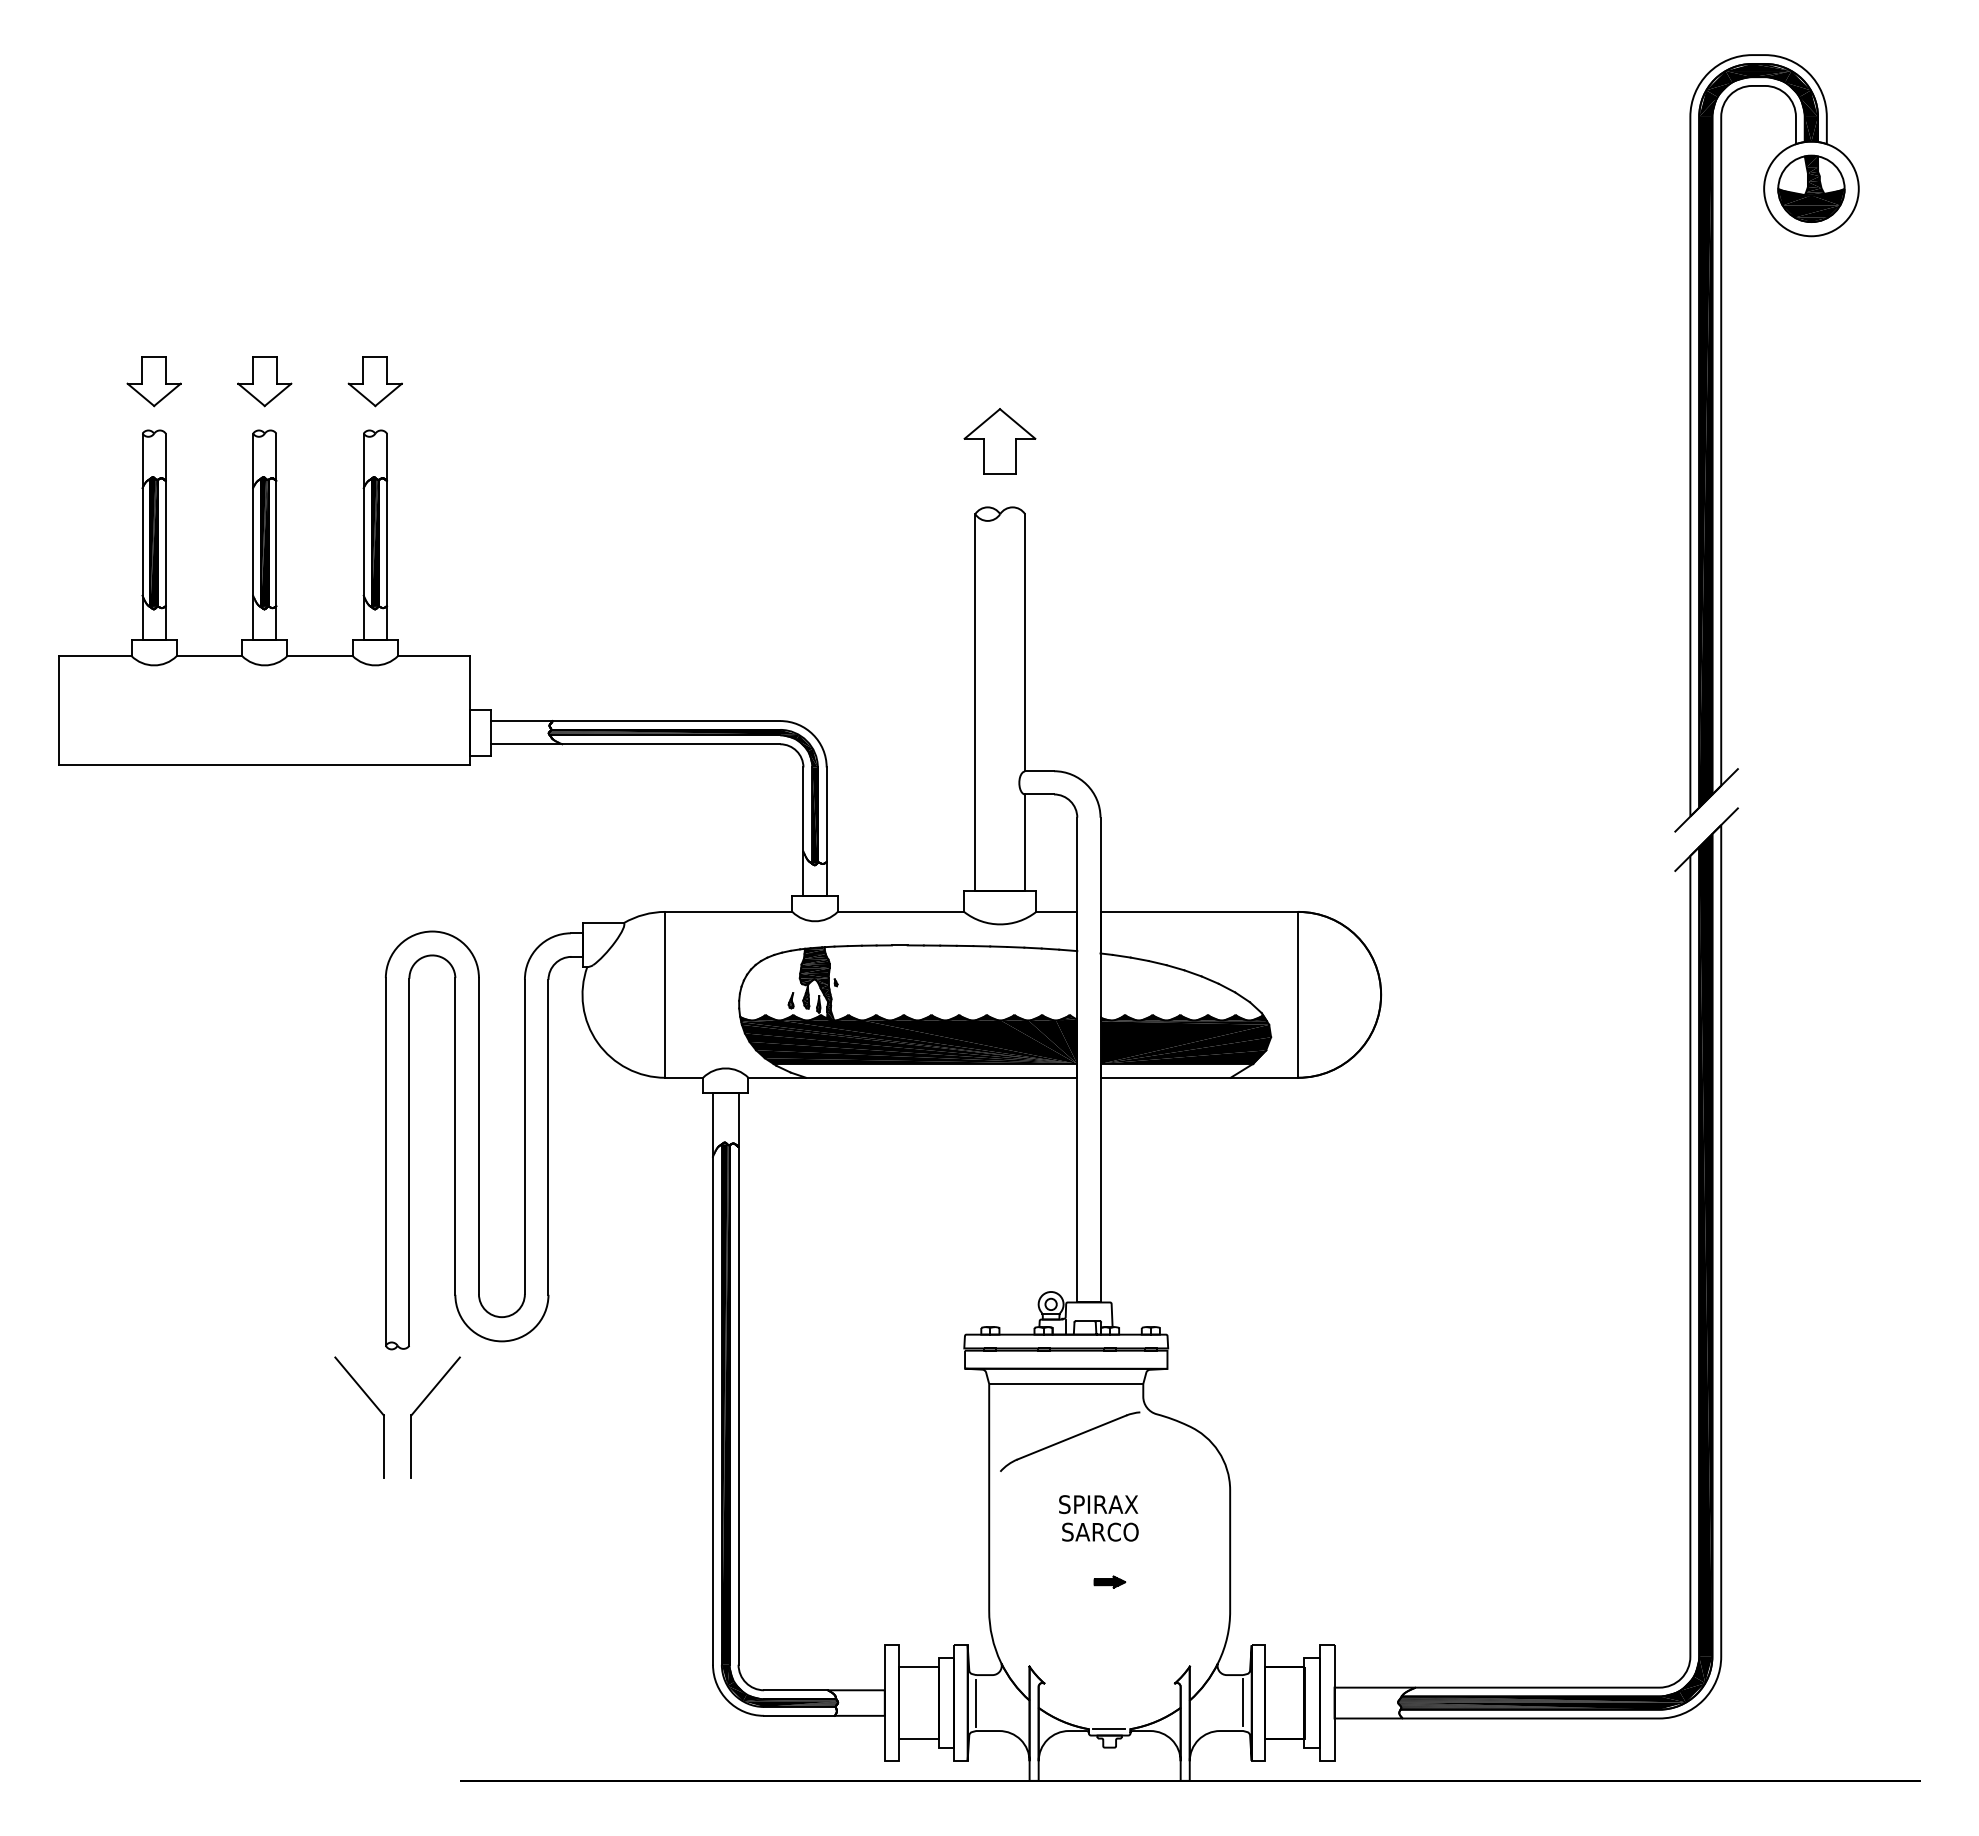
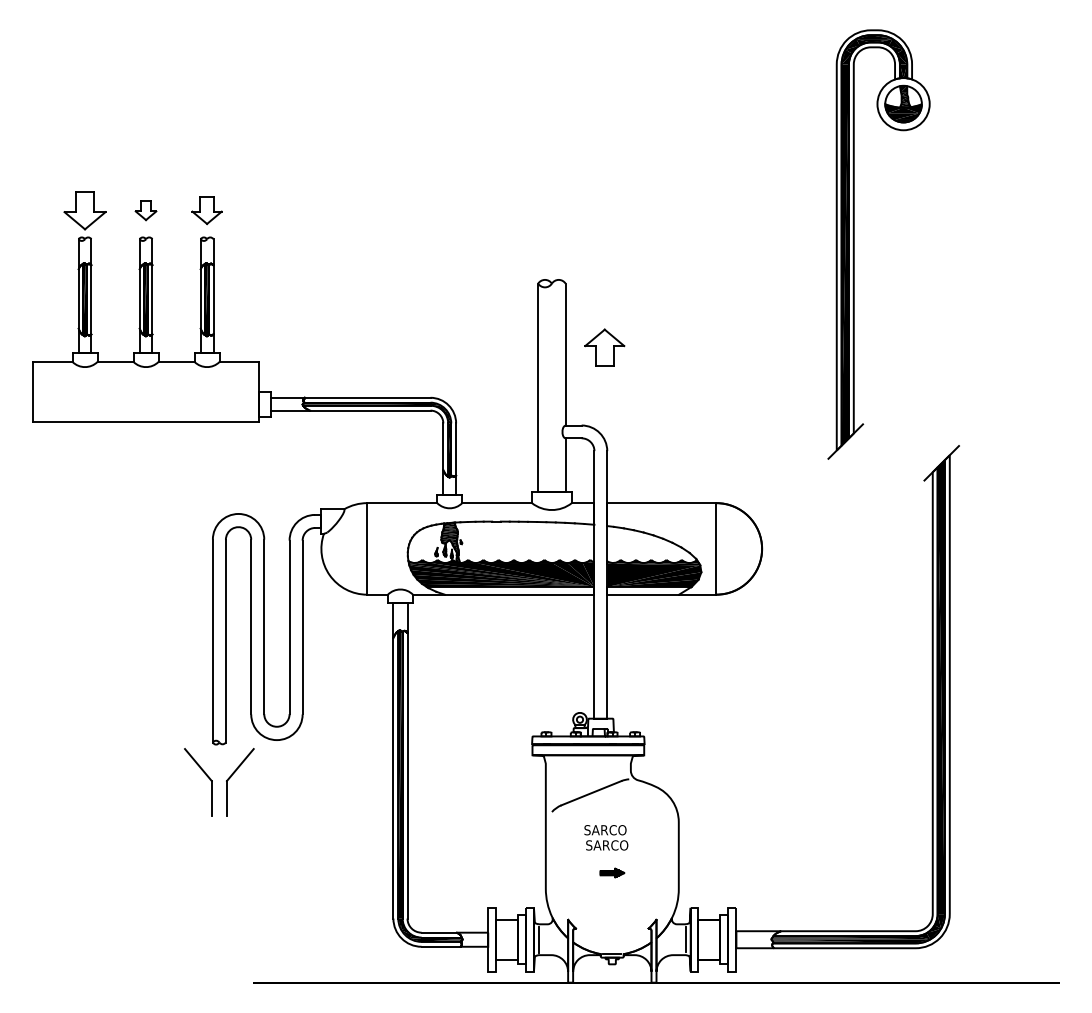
part: (153, 381) -> (84, 210), size x1.4
part: (263, 381) -> (145, 210), size x0.7
part: (999, 441) -> (604, 347), moved
part: (1722, 443) -> (854, 244), moved
line: (1066, 1383) -> (588, 763), removed
text: (1104, 1505) -> (609, 830), SPIRAX -> SARCO
part: (1110, 1581) -> (612, 872), size x1.4

